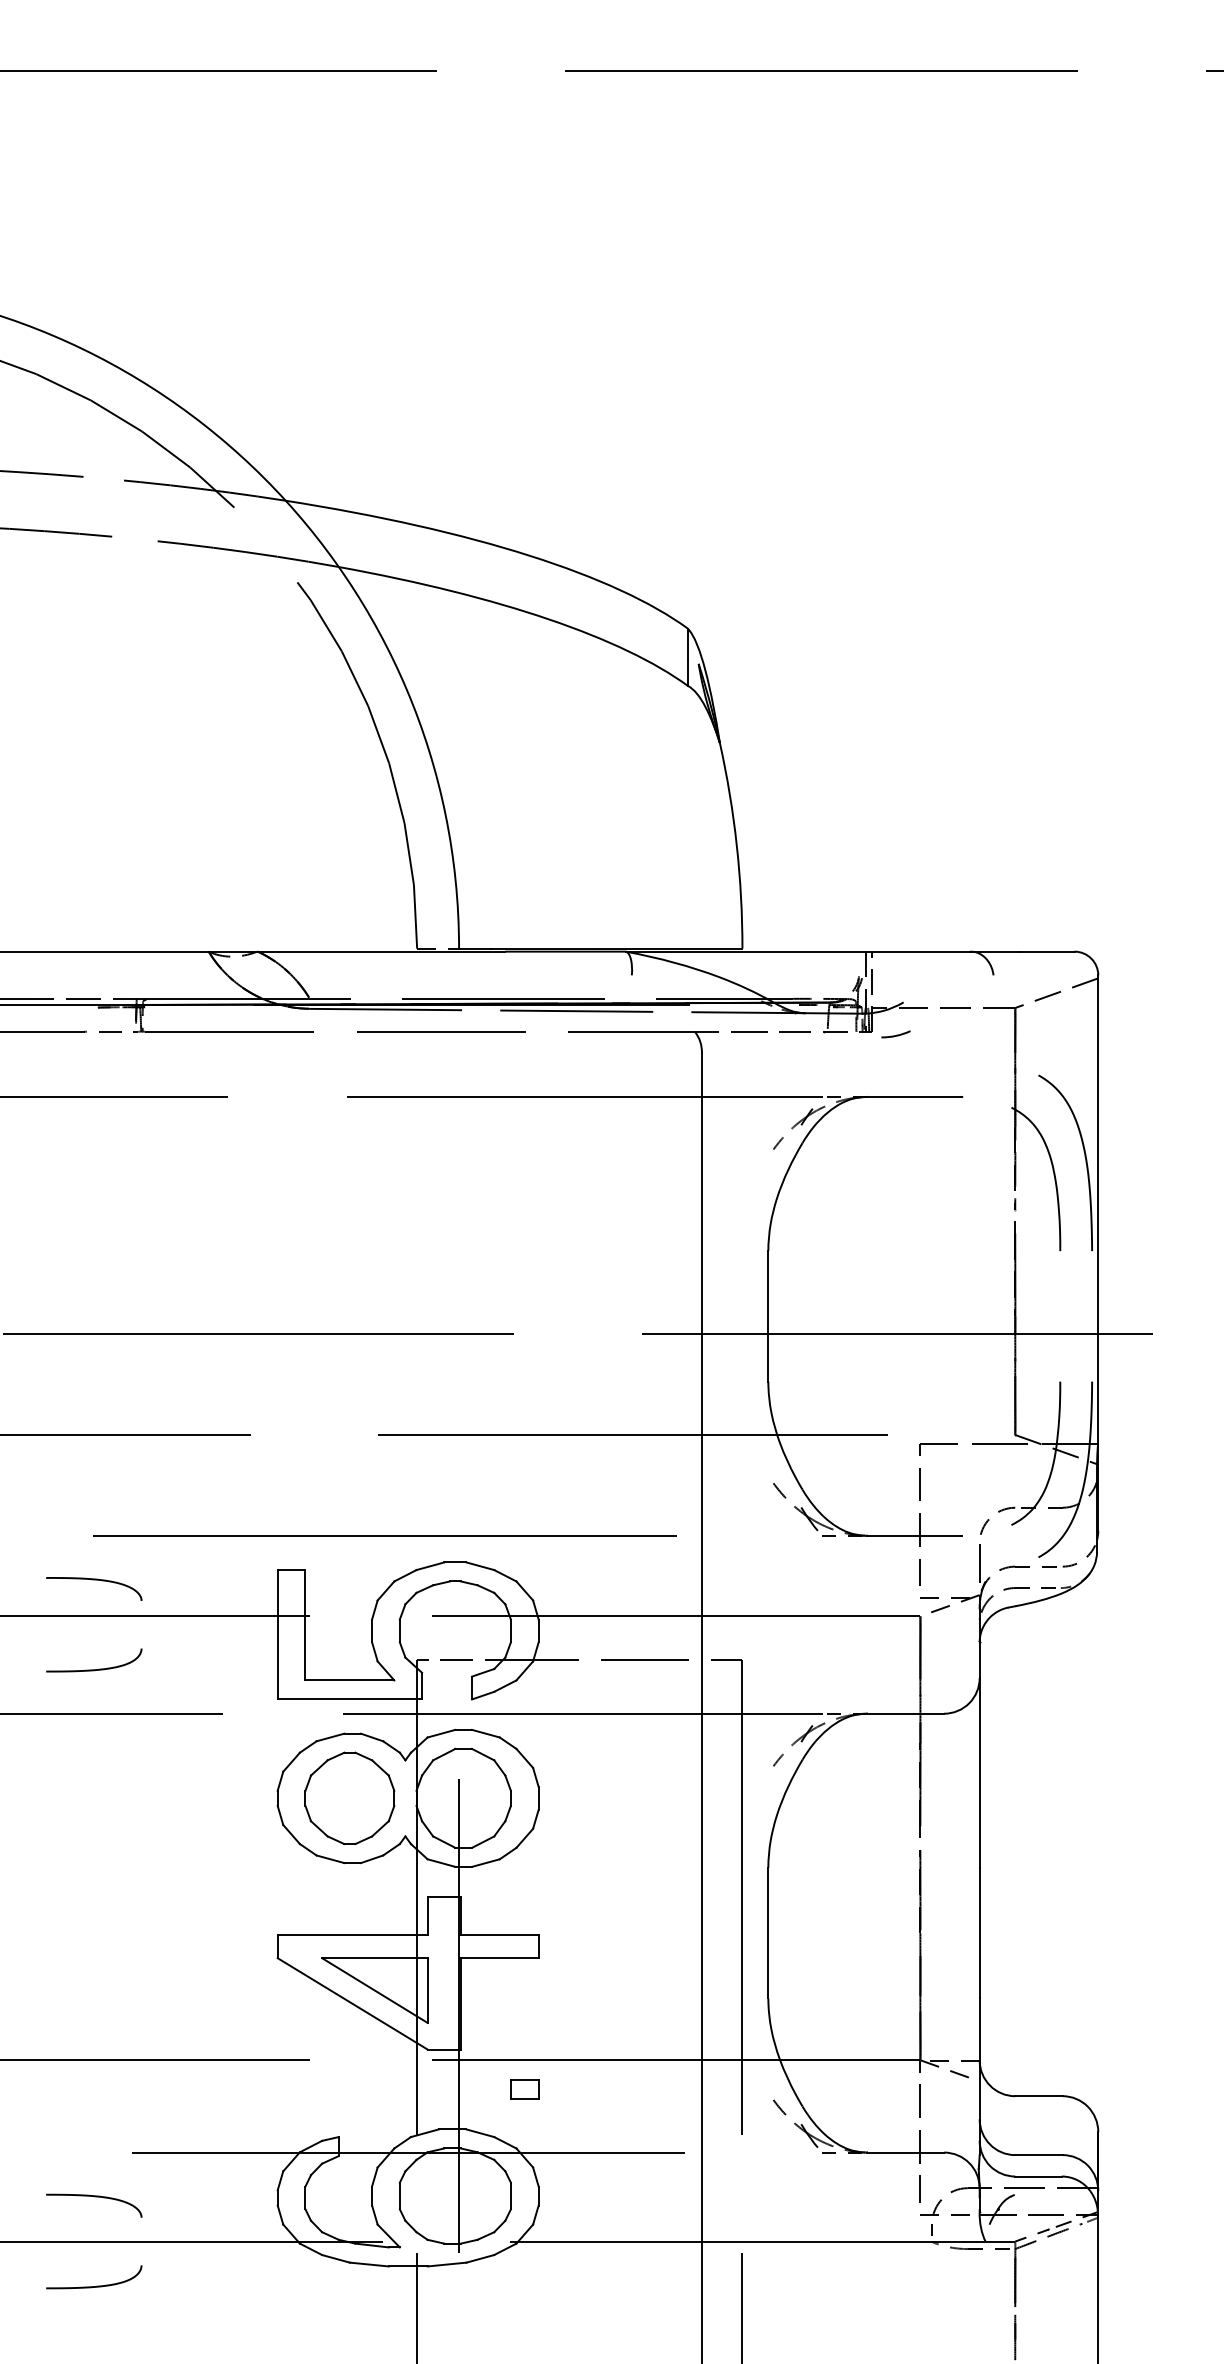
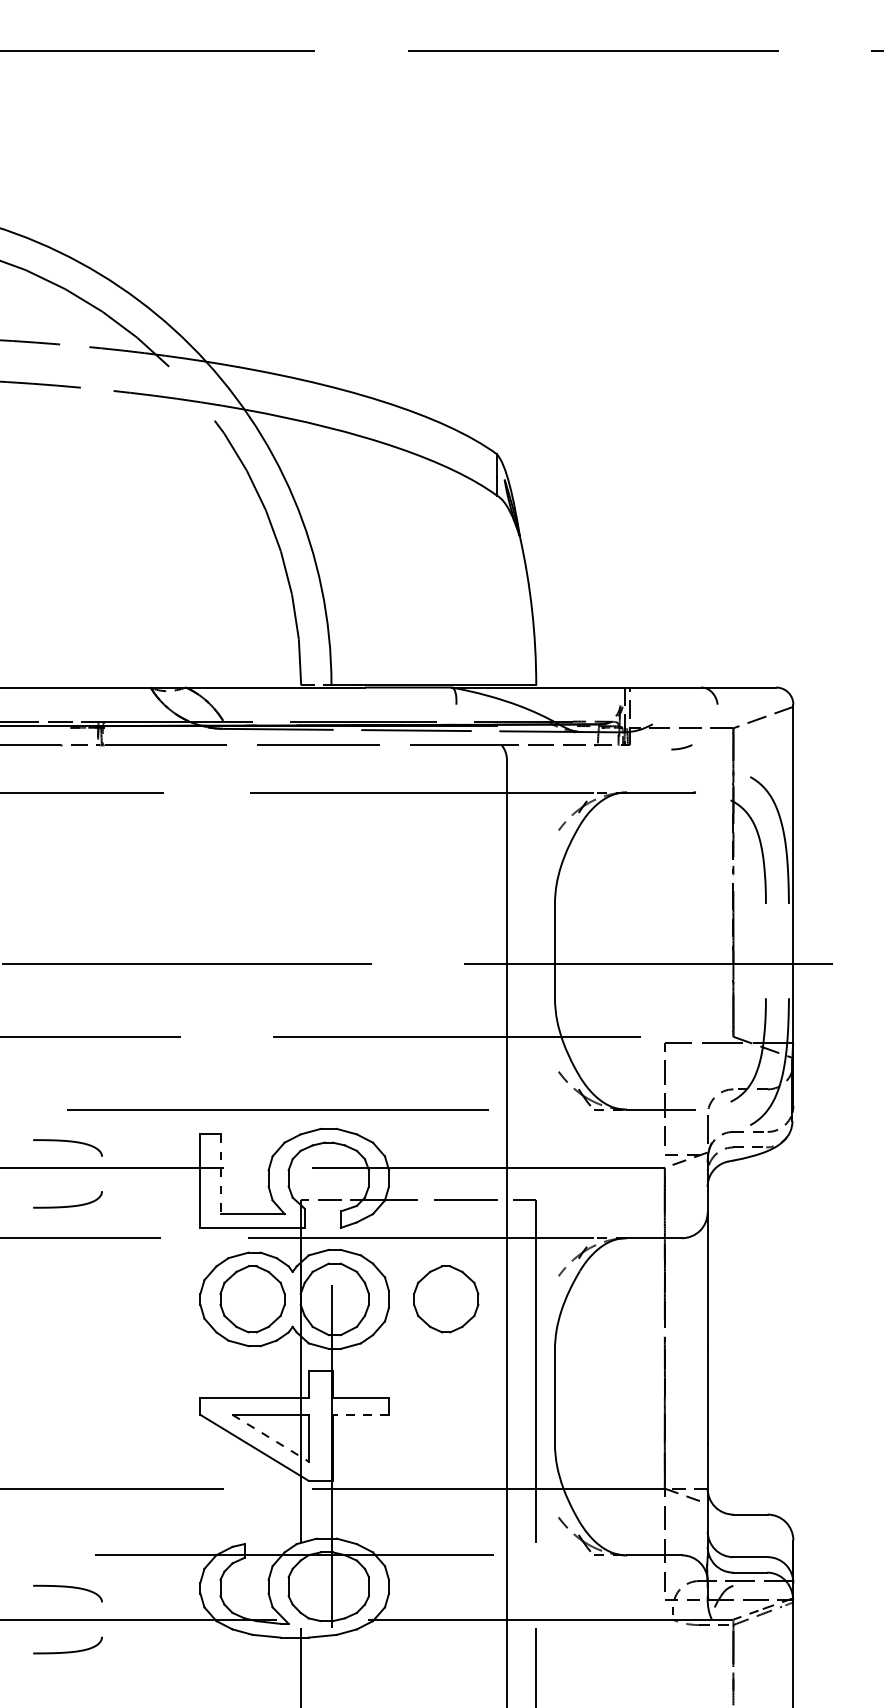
curve: (896, 1034) -> (682, 747), moved
line: (305, 1625) -> (220, 1174), solid -> dashed
part: (617, 1798) -> (445, 1299), added
line: (499, 1958) -> (360, 1415), solid -> dashed
line: (374, 1990) -> (270, 1438), solid -> dashed
part: (524, 2089) -> (378, 1509), removed

